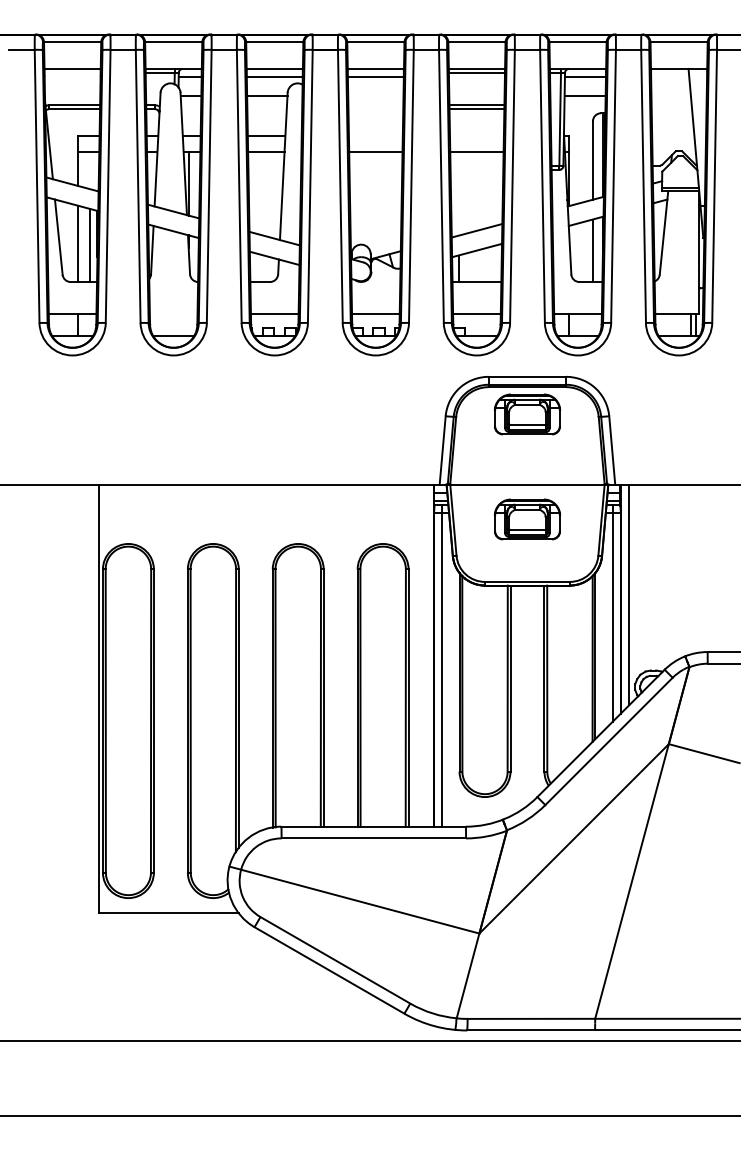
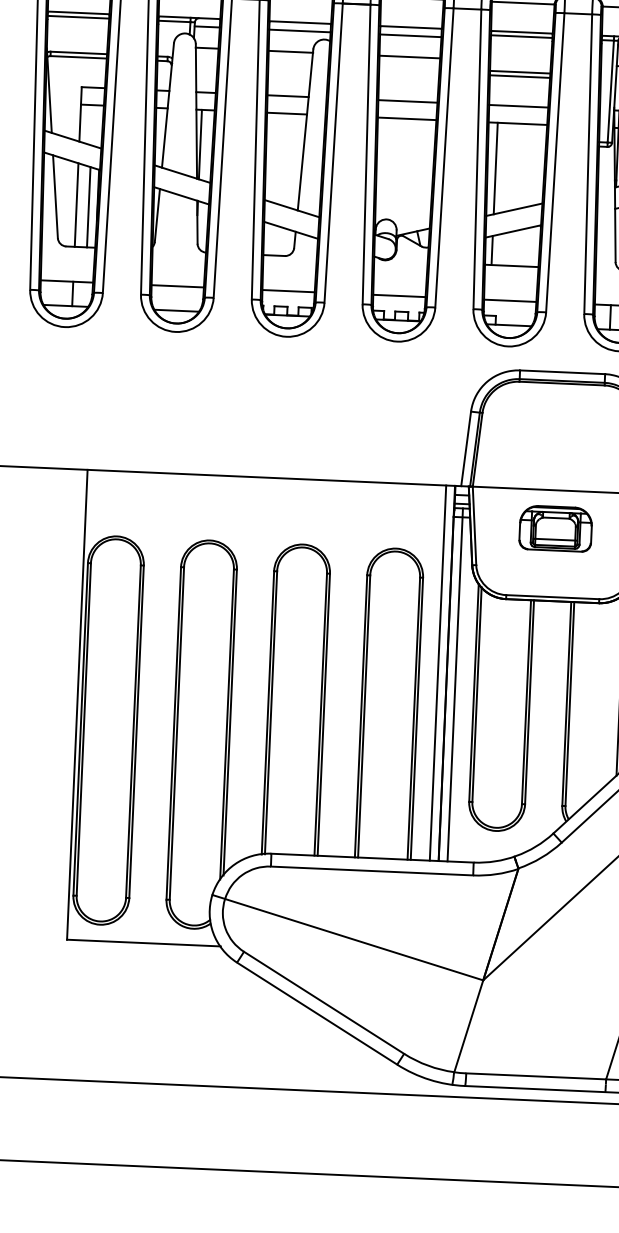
line: (72, 72) -> (78, 16), added
line: (375, 95) -> (409, 56), added
line: (375, 136) -> (407, 101), added
line: (476, 136) -> (518, 106), added
line: (458, 193) -> (495, 167), added
line: (173, 313) -> (177, 285), added
part: (527, 414) -> (560, 413), removed
line: (425, 655) -> (437, 672), added

